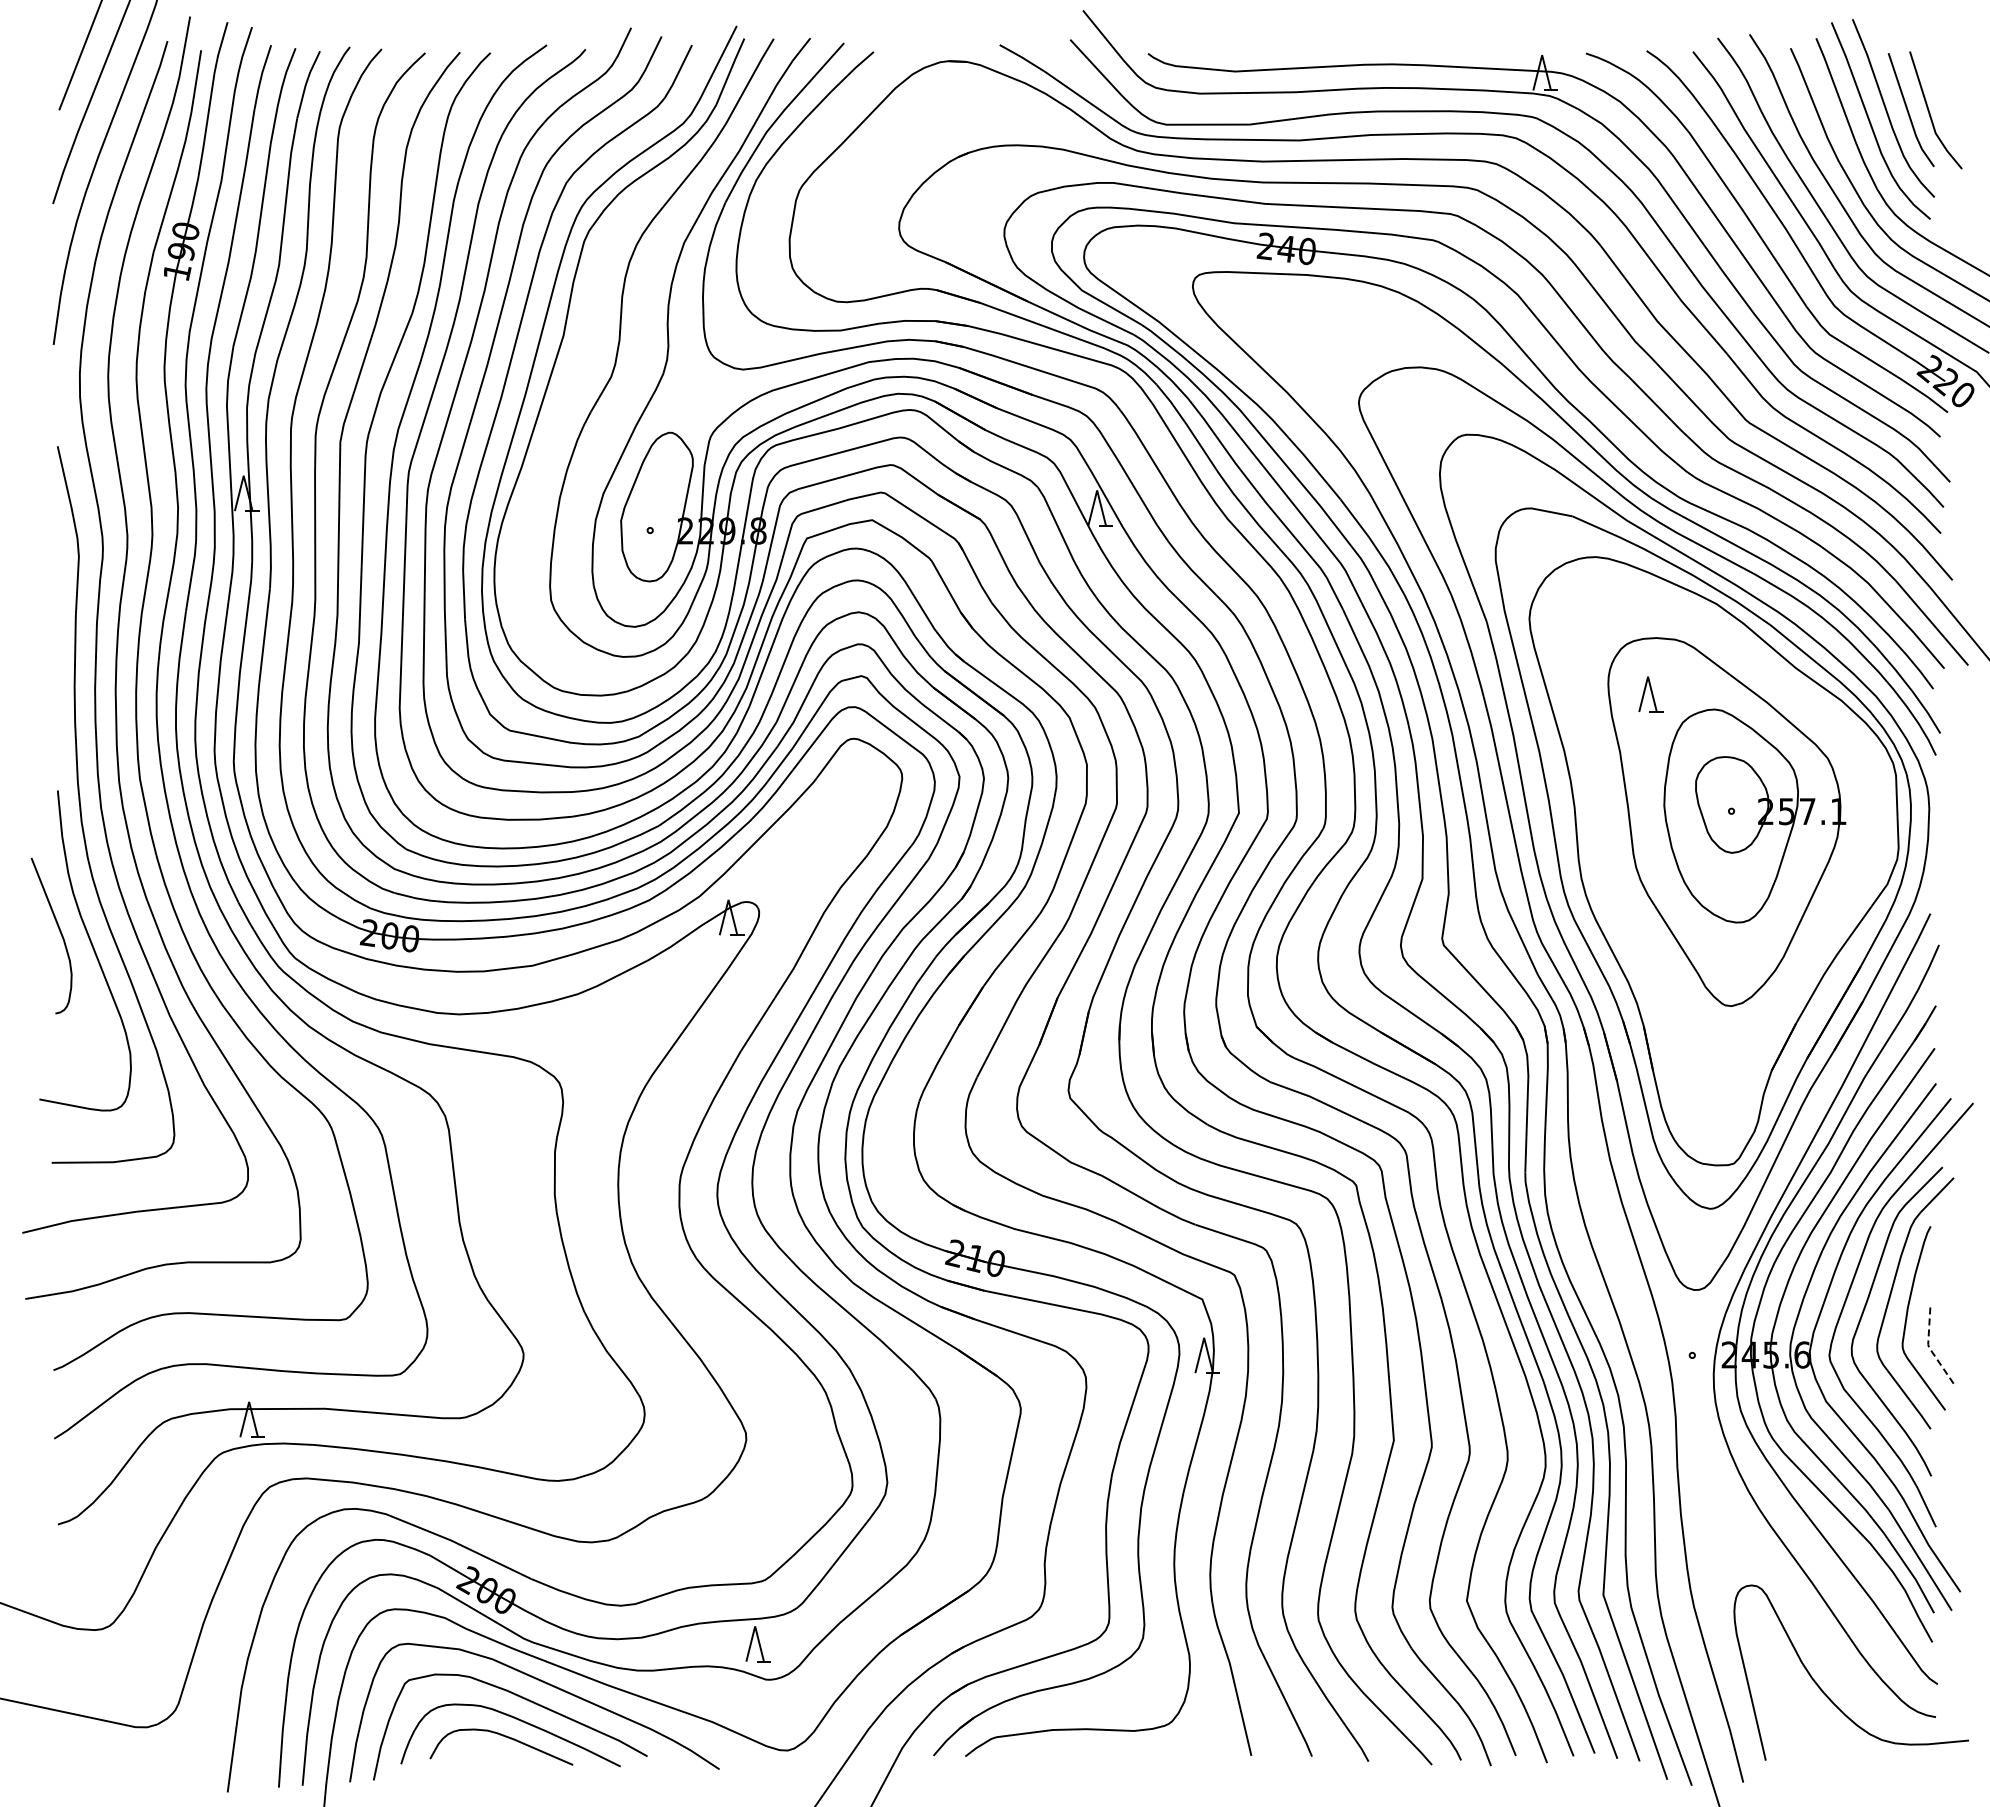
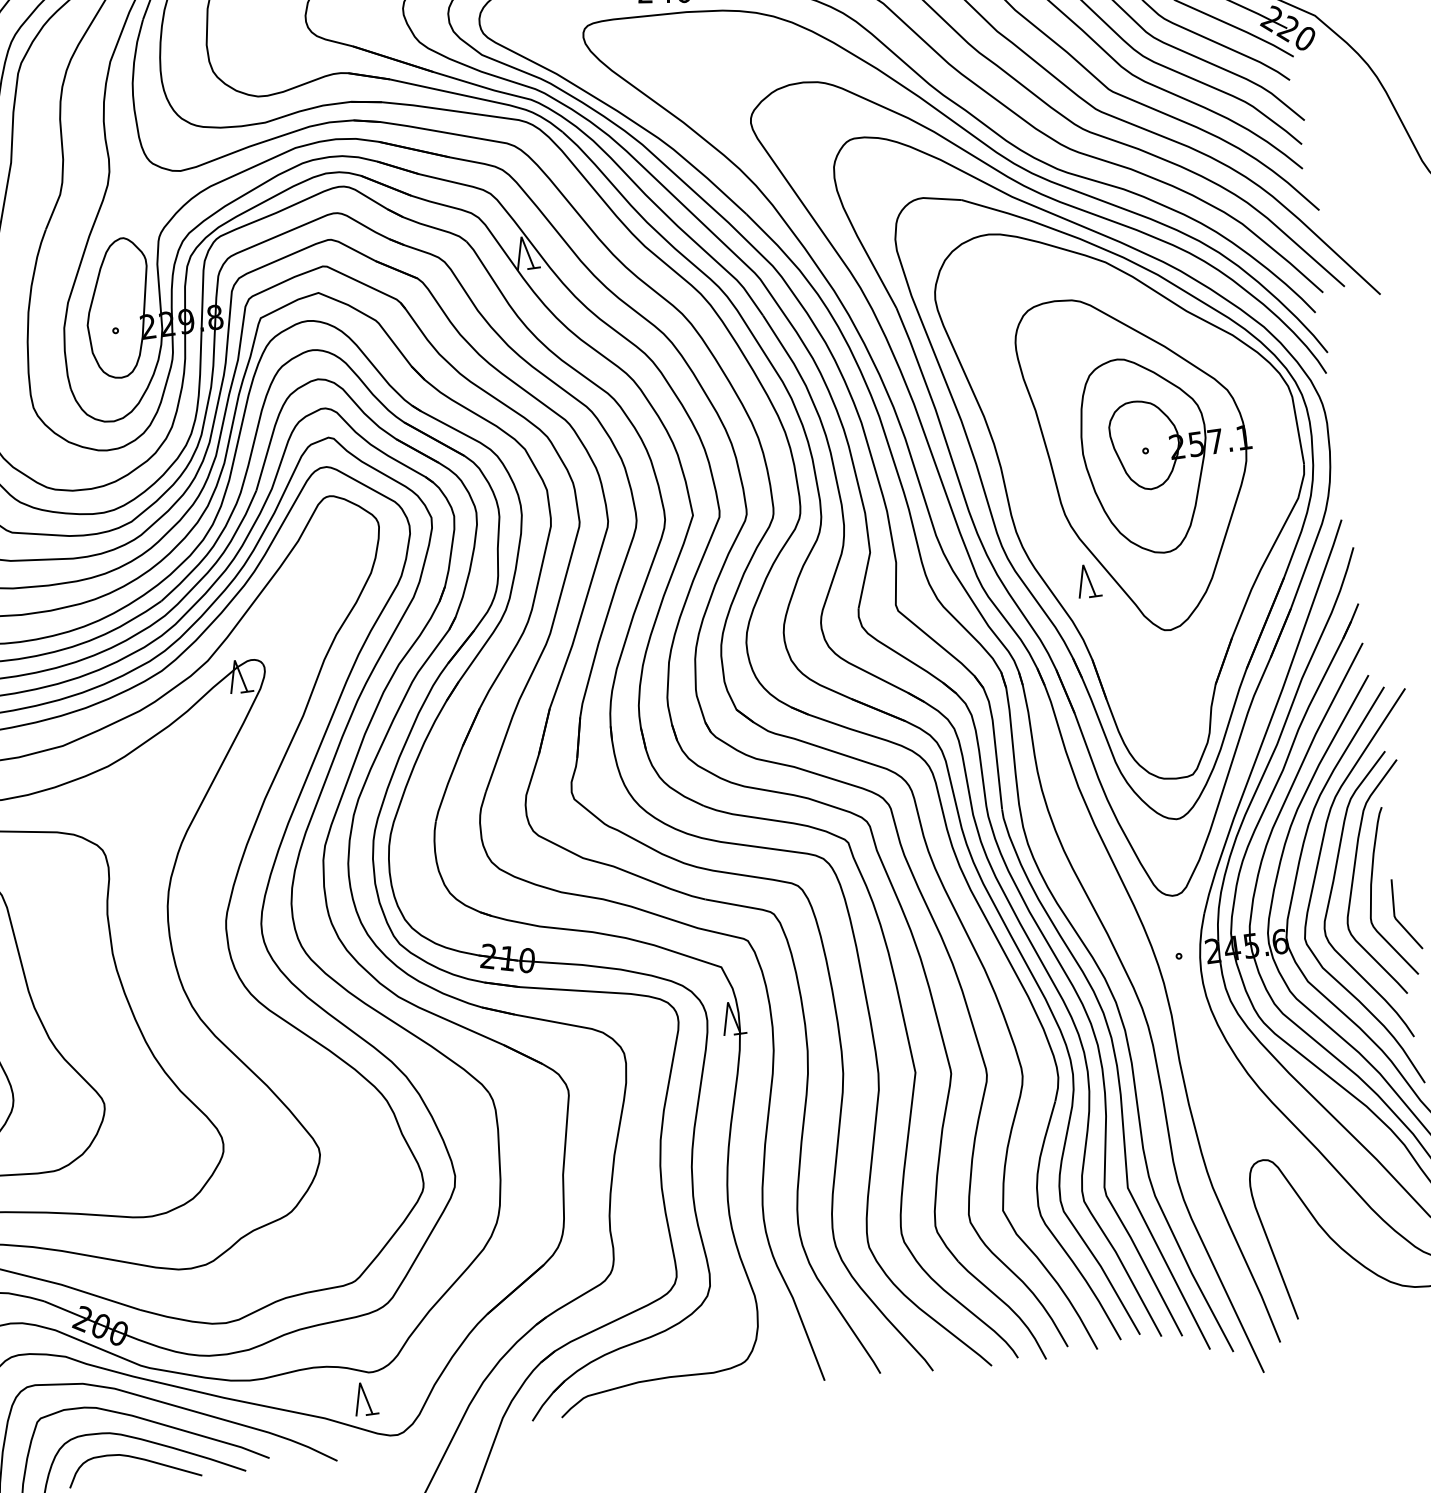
part: (1650, 694) -> (1087, 581), moved
line: (1929, 1347) -> (1396, 918), dashed -> solid
part: (757, 1644) -> (364, 1399), moved

